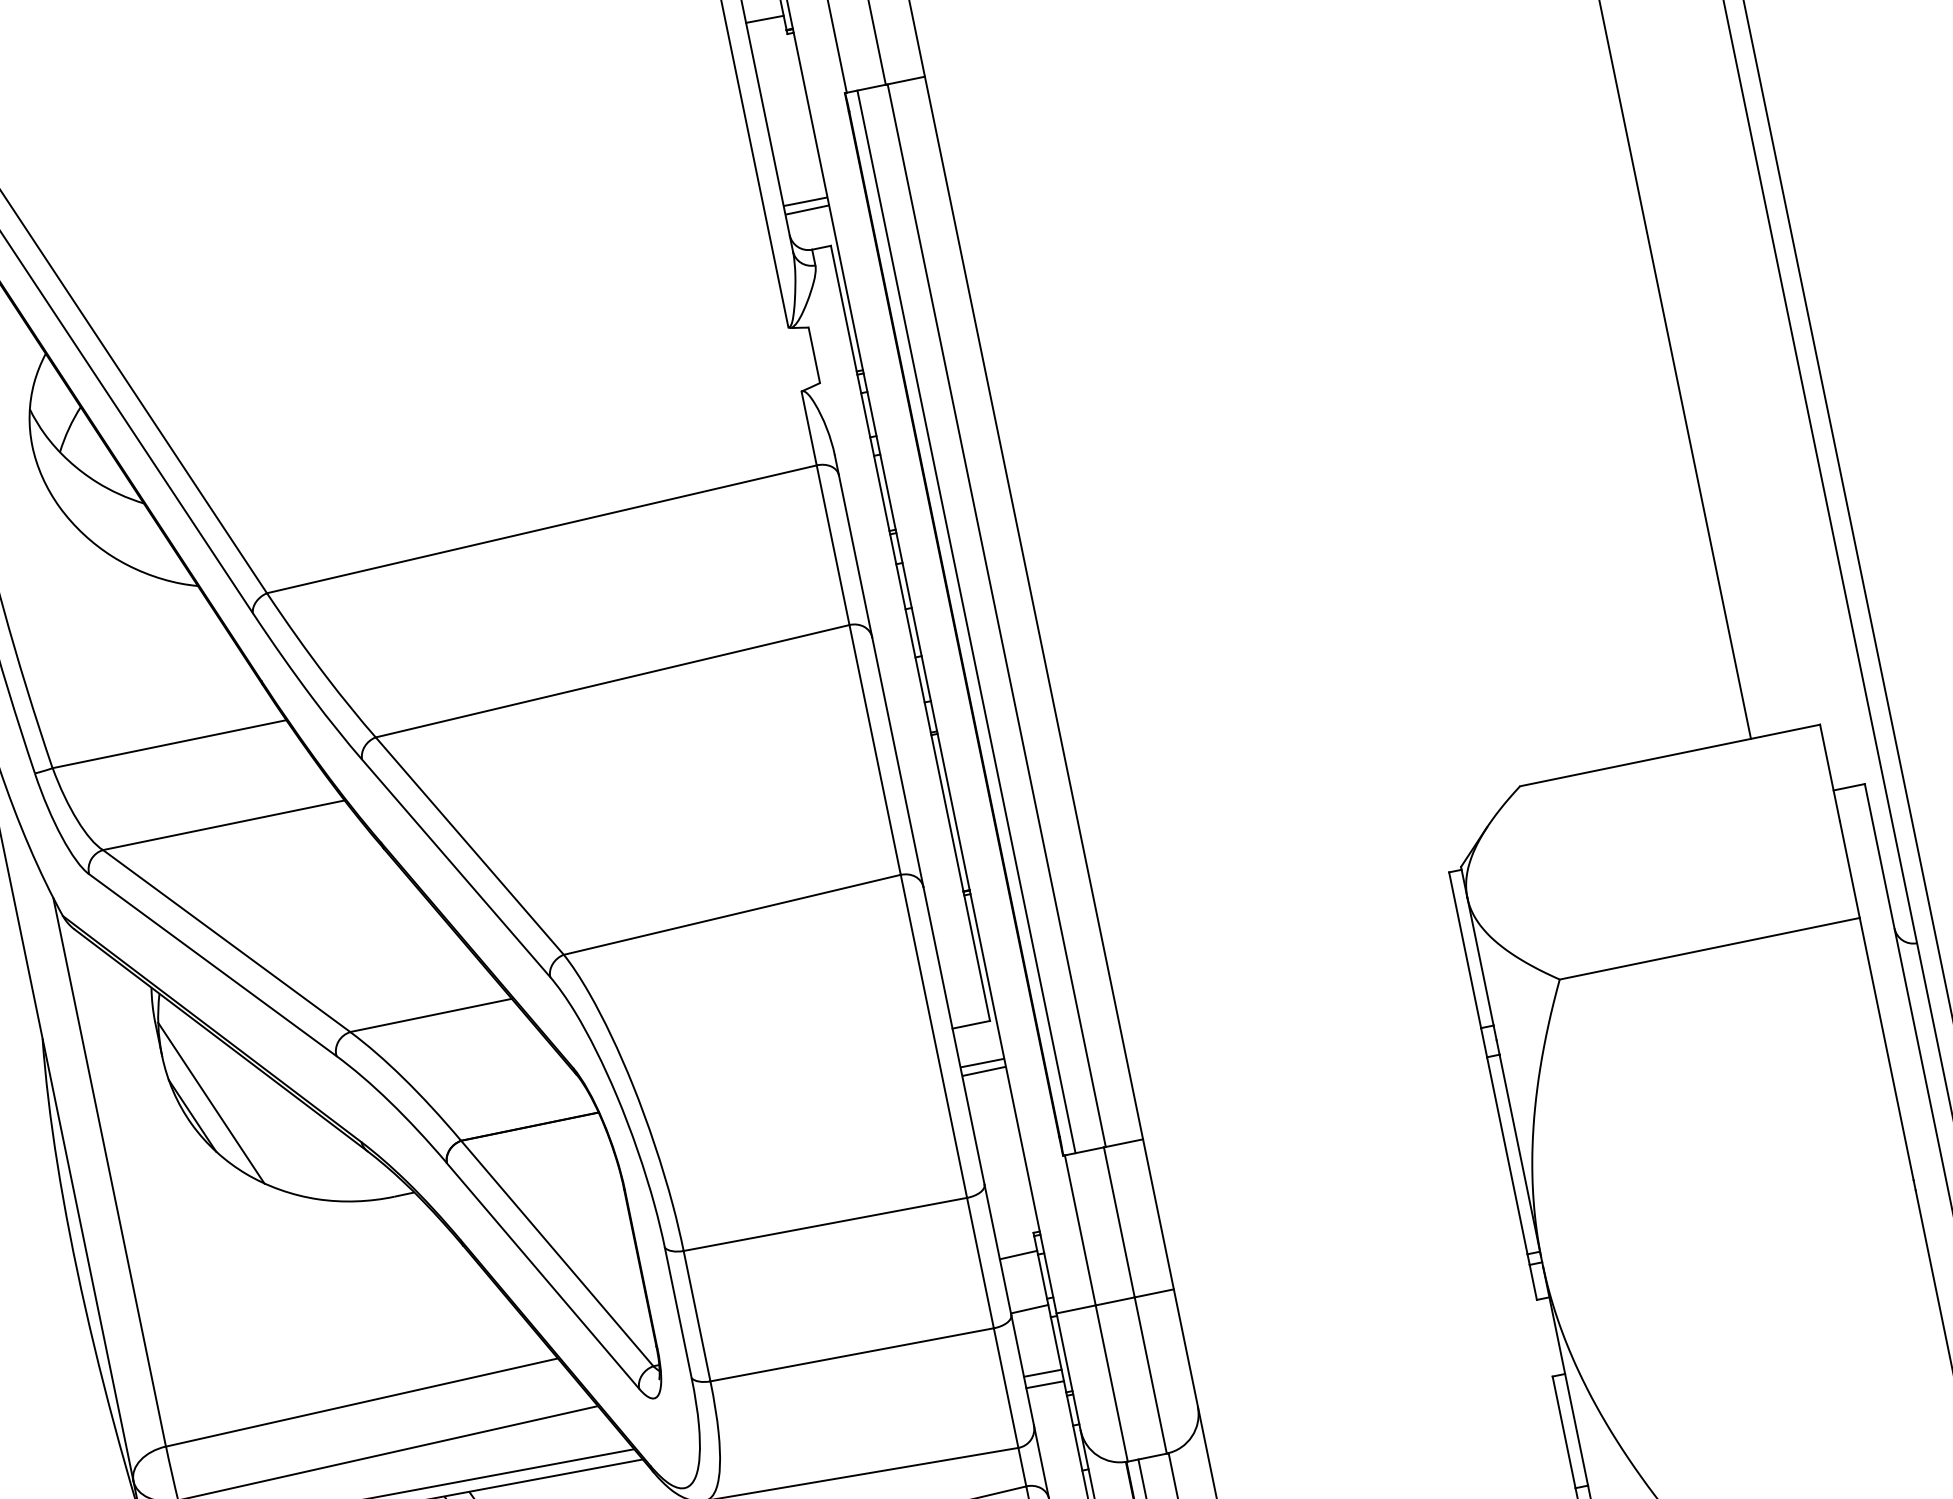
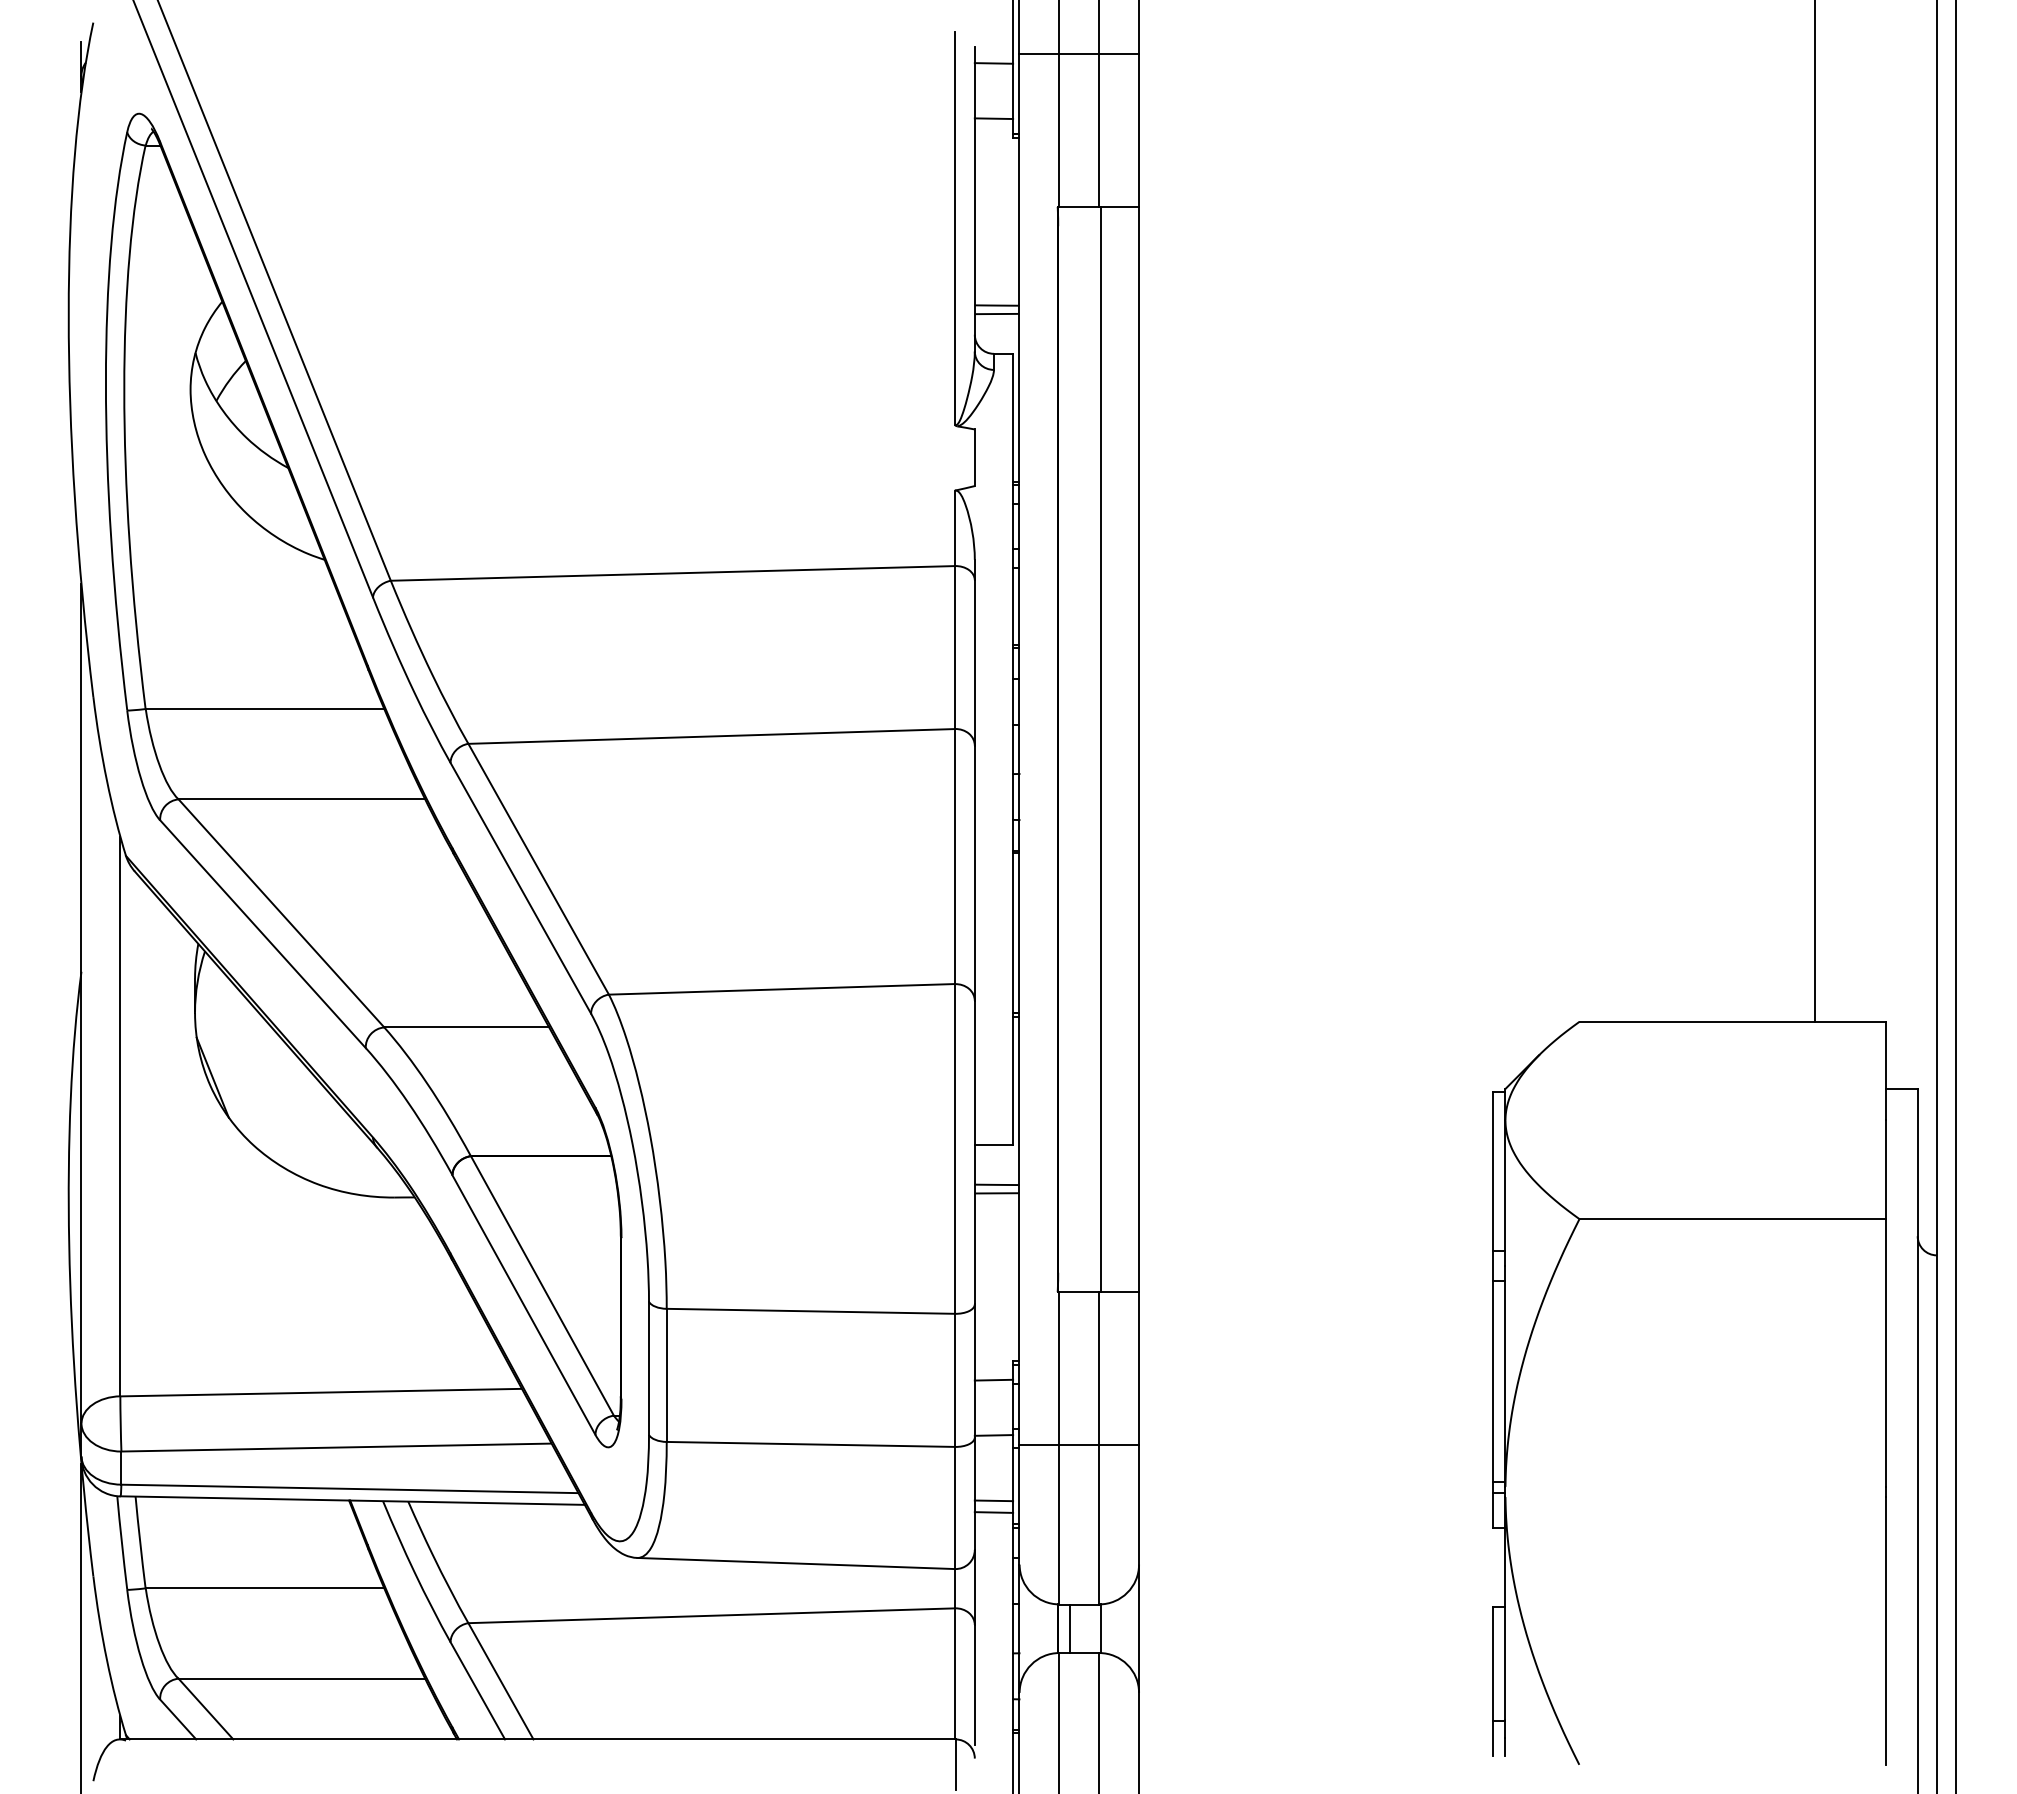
line: (966, 621) -> (1070, 749), removed
line: (210, 1102) -> (233, 1068), removed

